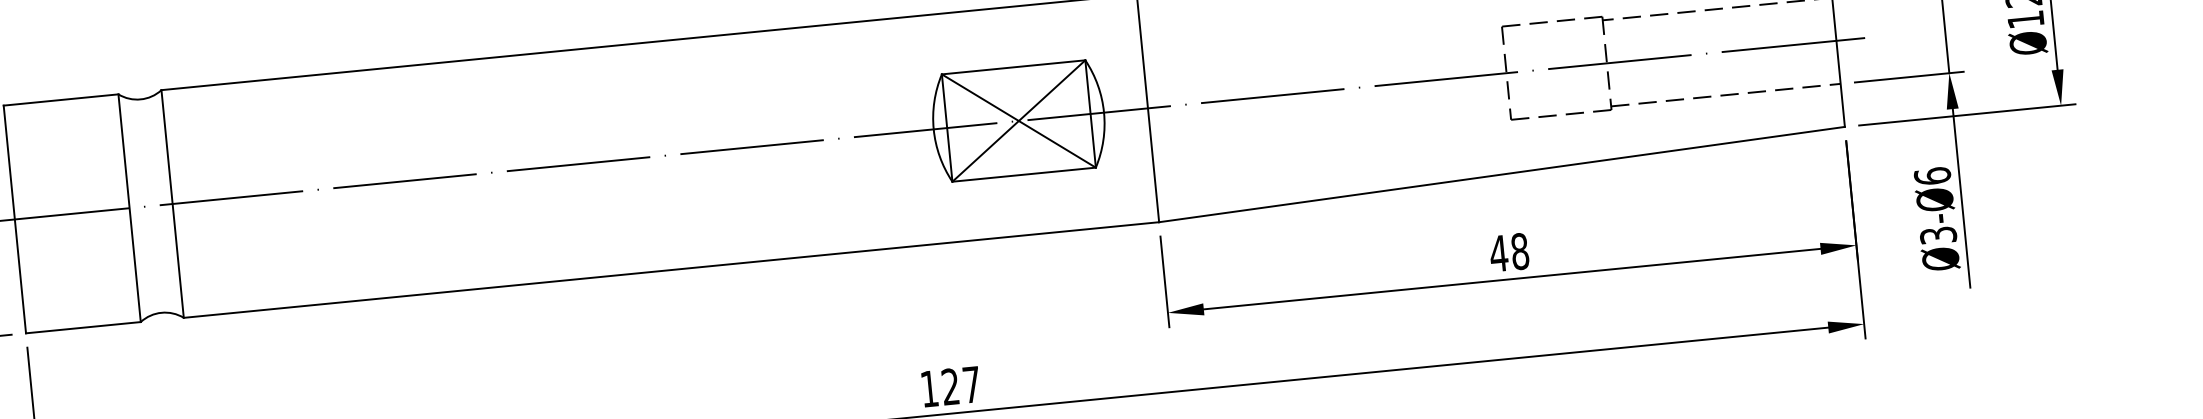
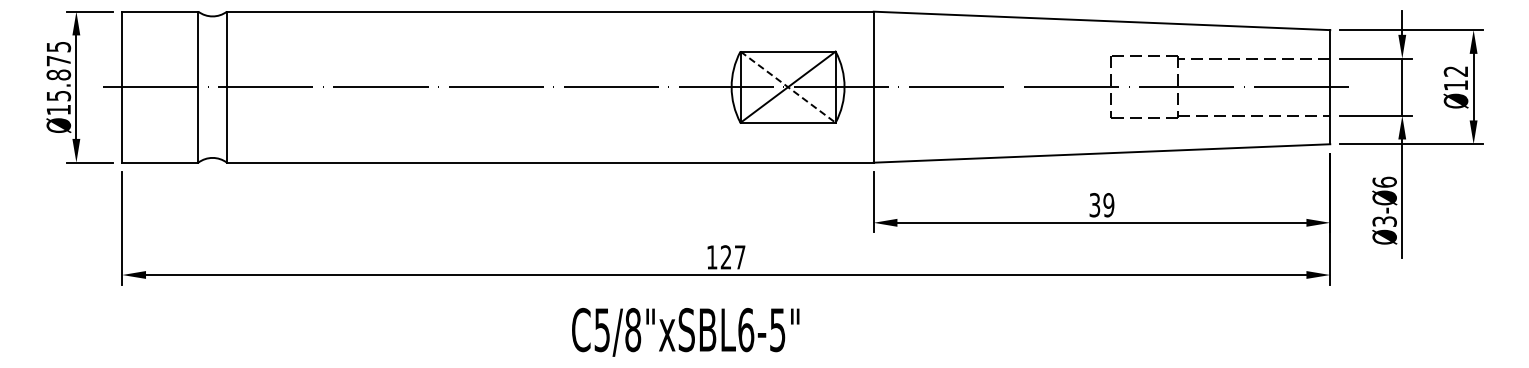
line: (1019, 121) -> (788, 87), solid -> dashed
text: (1508, 253) -> (1101, 205), 48 -> 39

